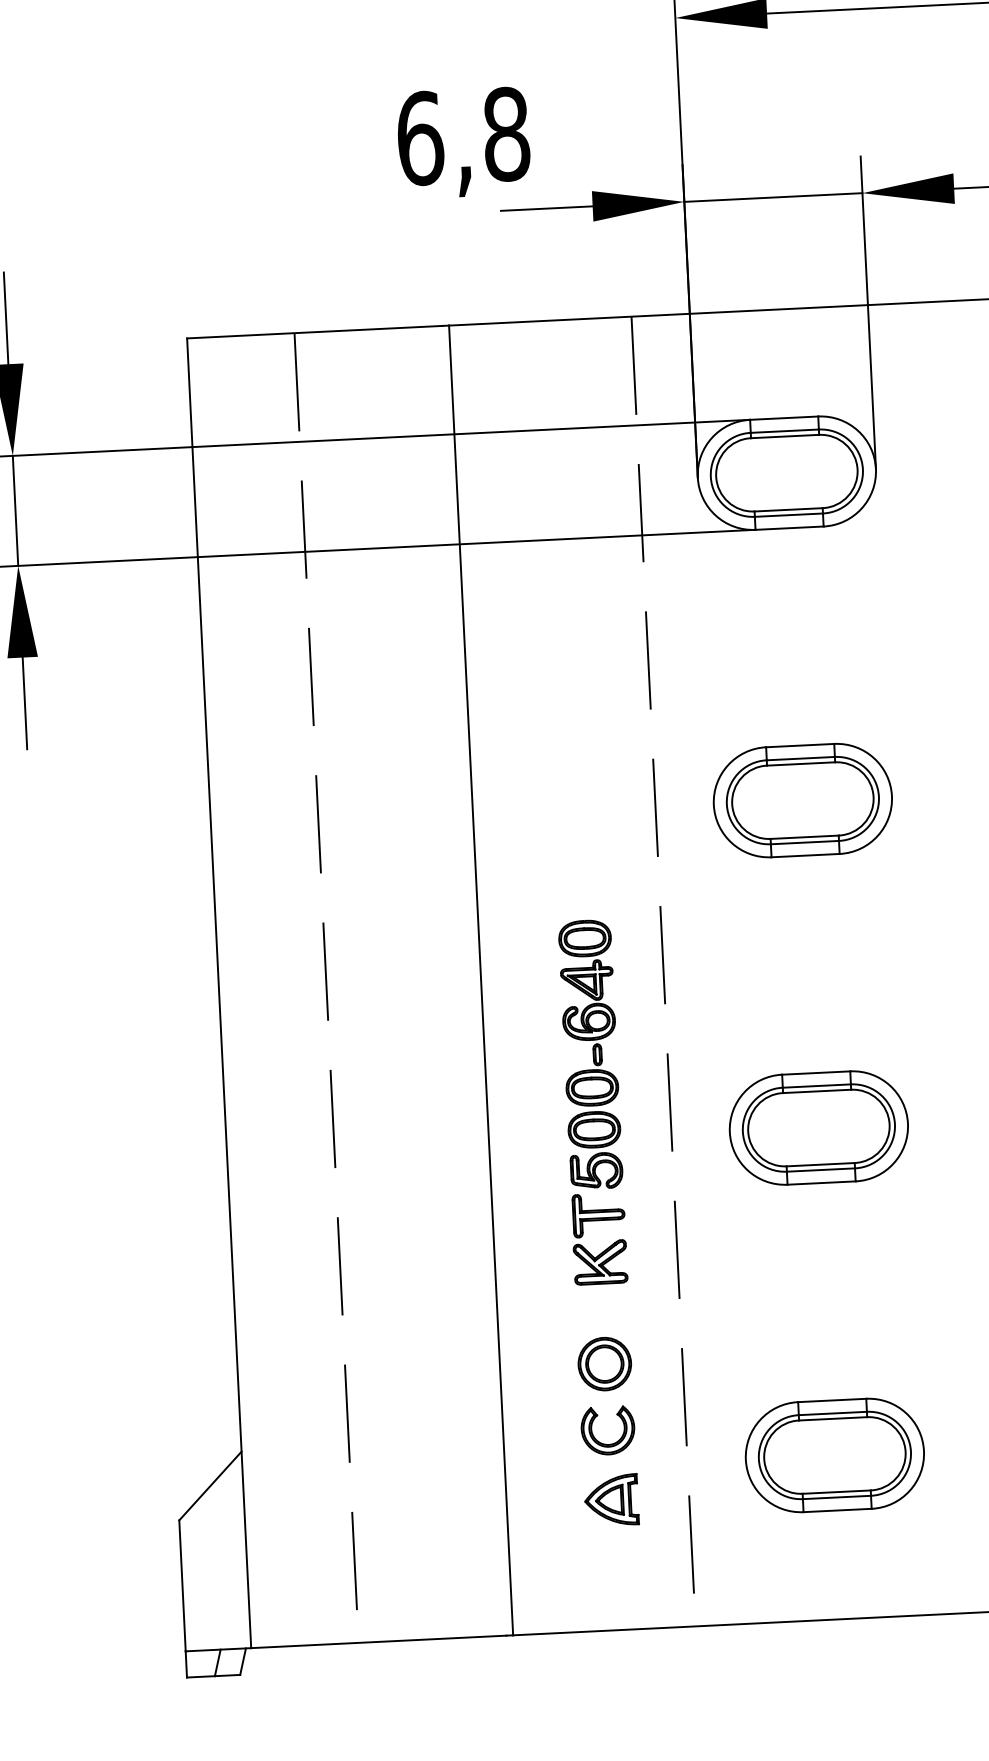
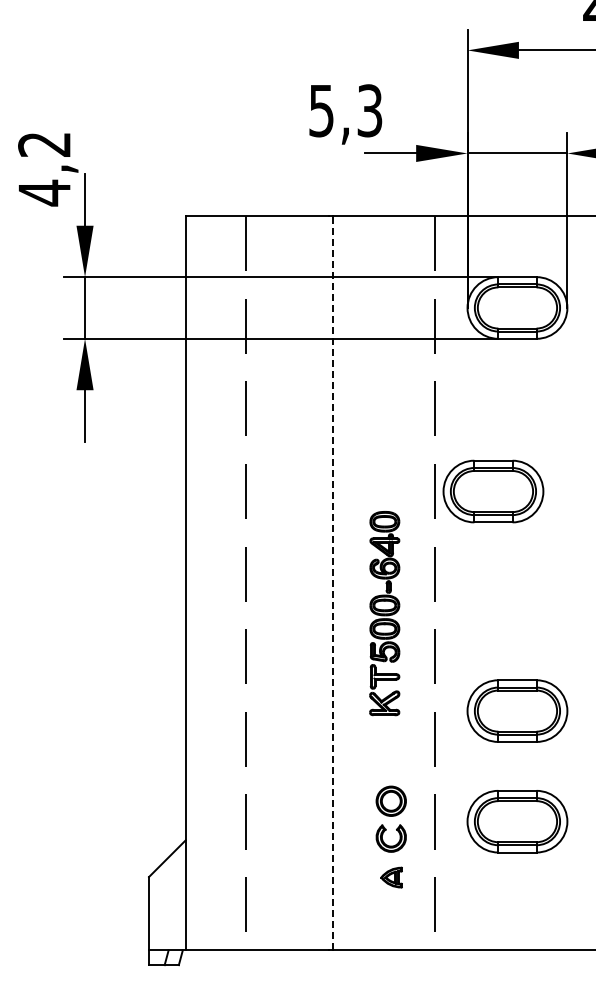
text: (462, 135) -> (345, 110), 6,8 -> 5,3
part: (802, 800) -> (493, 491), moved
line: (480, 978) -> (332, 582), solid -> dashed
part: (592, 1102) -> (384, 613), moved
part: (818, 1126) -> (517, 710), moved
part: (834, 1455) -> (517, 821), moved
part: (611, 1500) -> (391, 877), size x0.7

